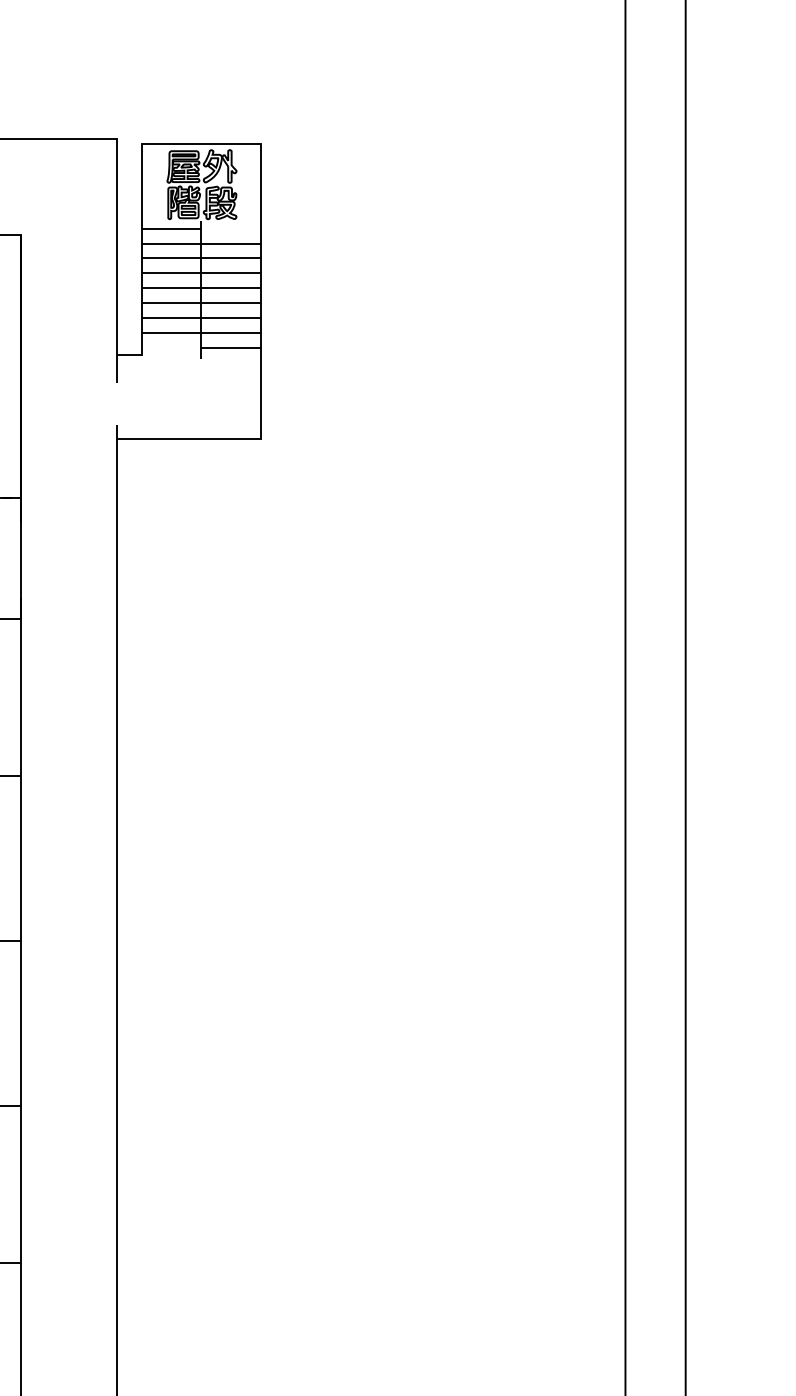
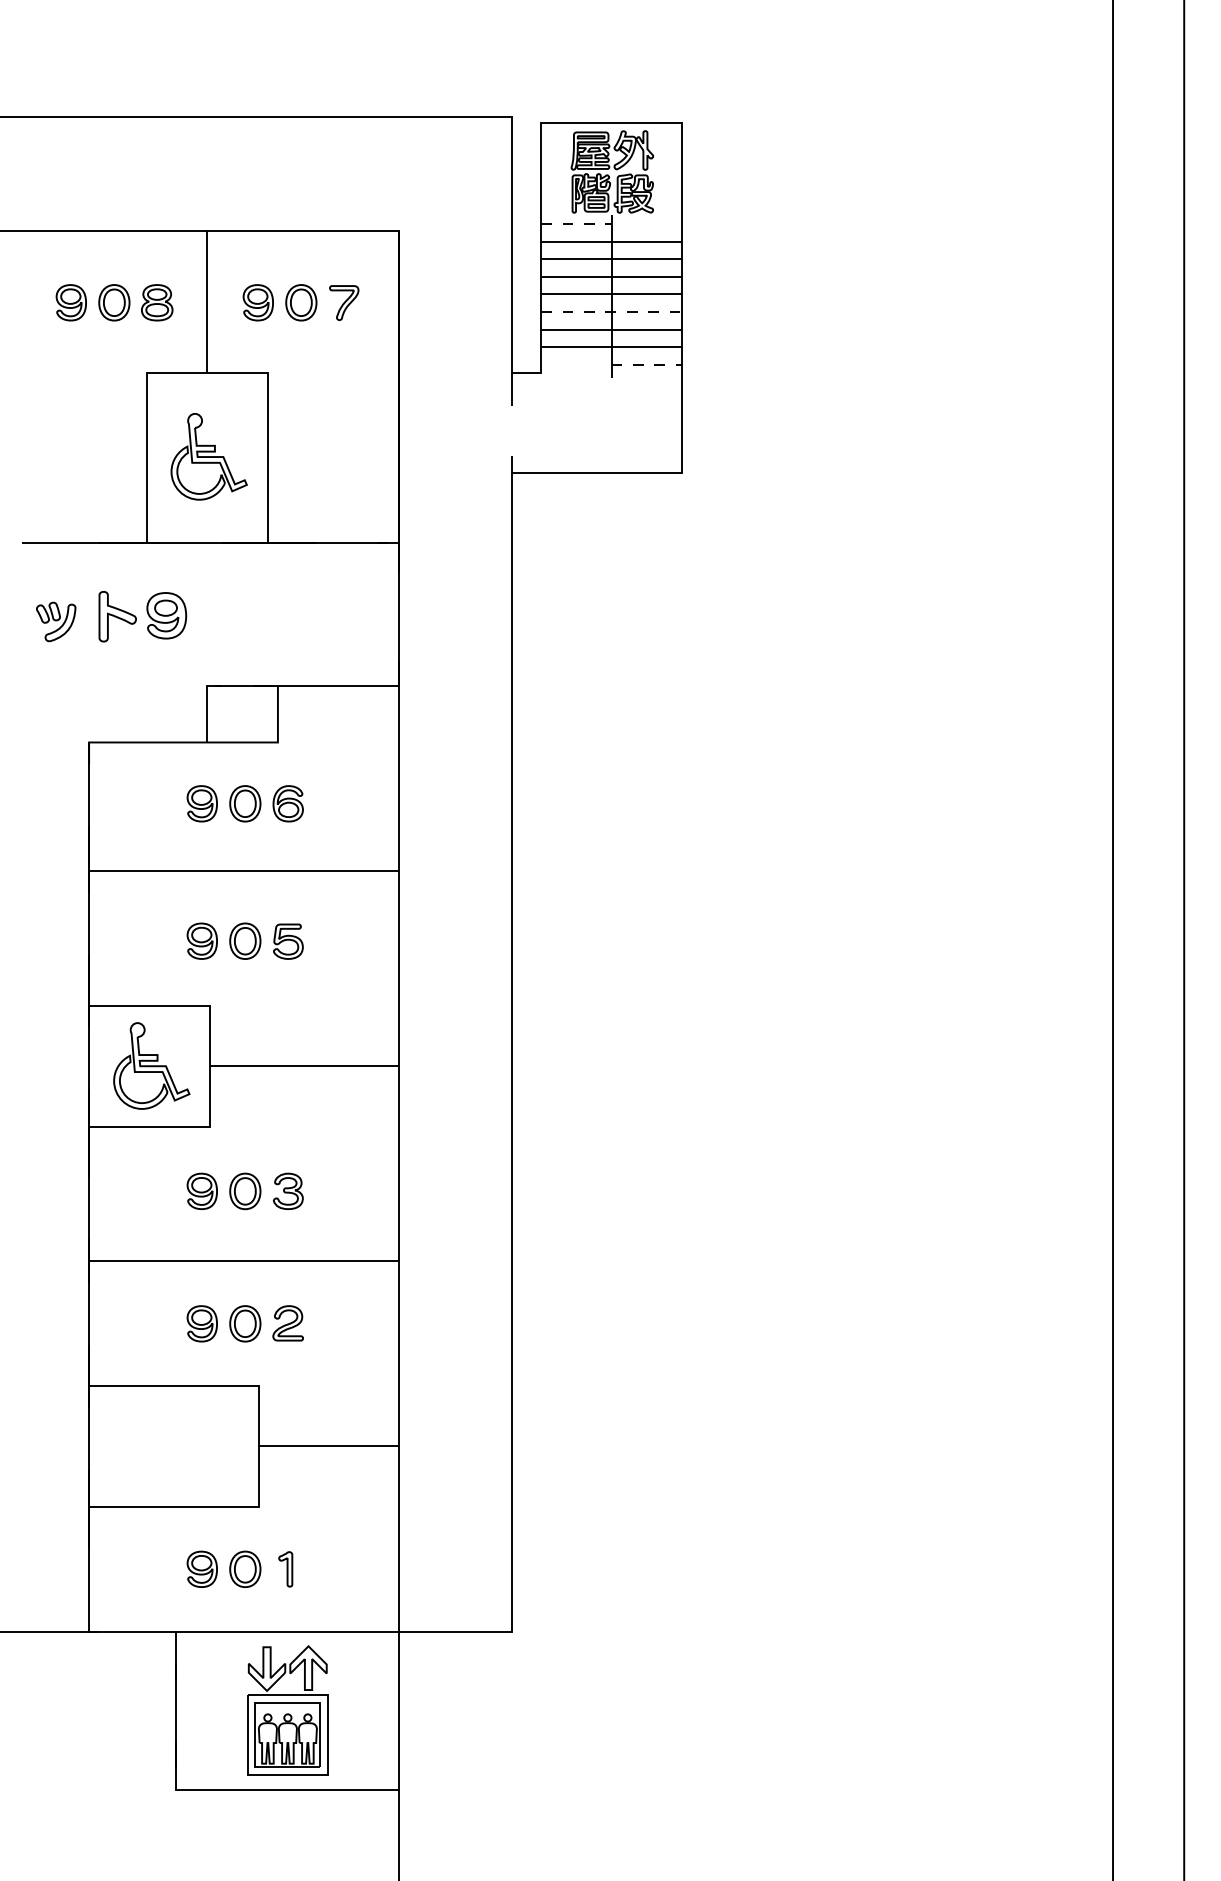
line: (172, 229) -> (577, 224), solid -> dashed
line: (202, 302) -> (612, 311), solid -> dashed
line: (231, 347) -> (647, 364), solid -> dashed

